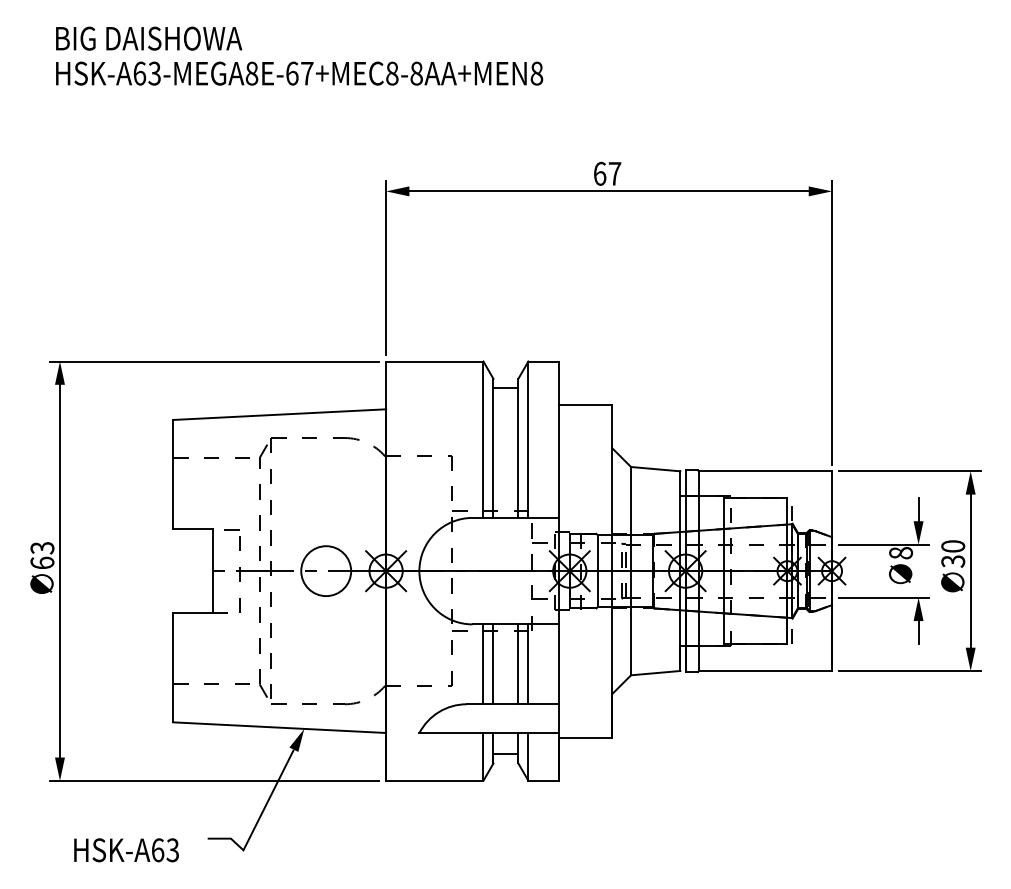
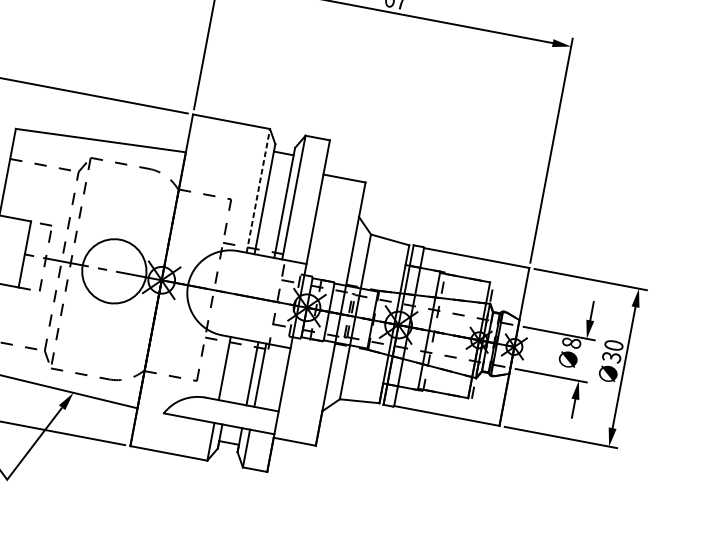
line: (483, 439) -> (258, 190), solid -> dashed
circle: (326, 571) -> (114, 271), size x1.6
line: (493, 664) -> (232, 370), removed

